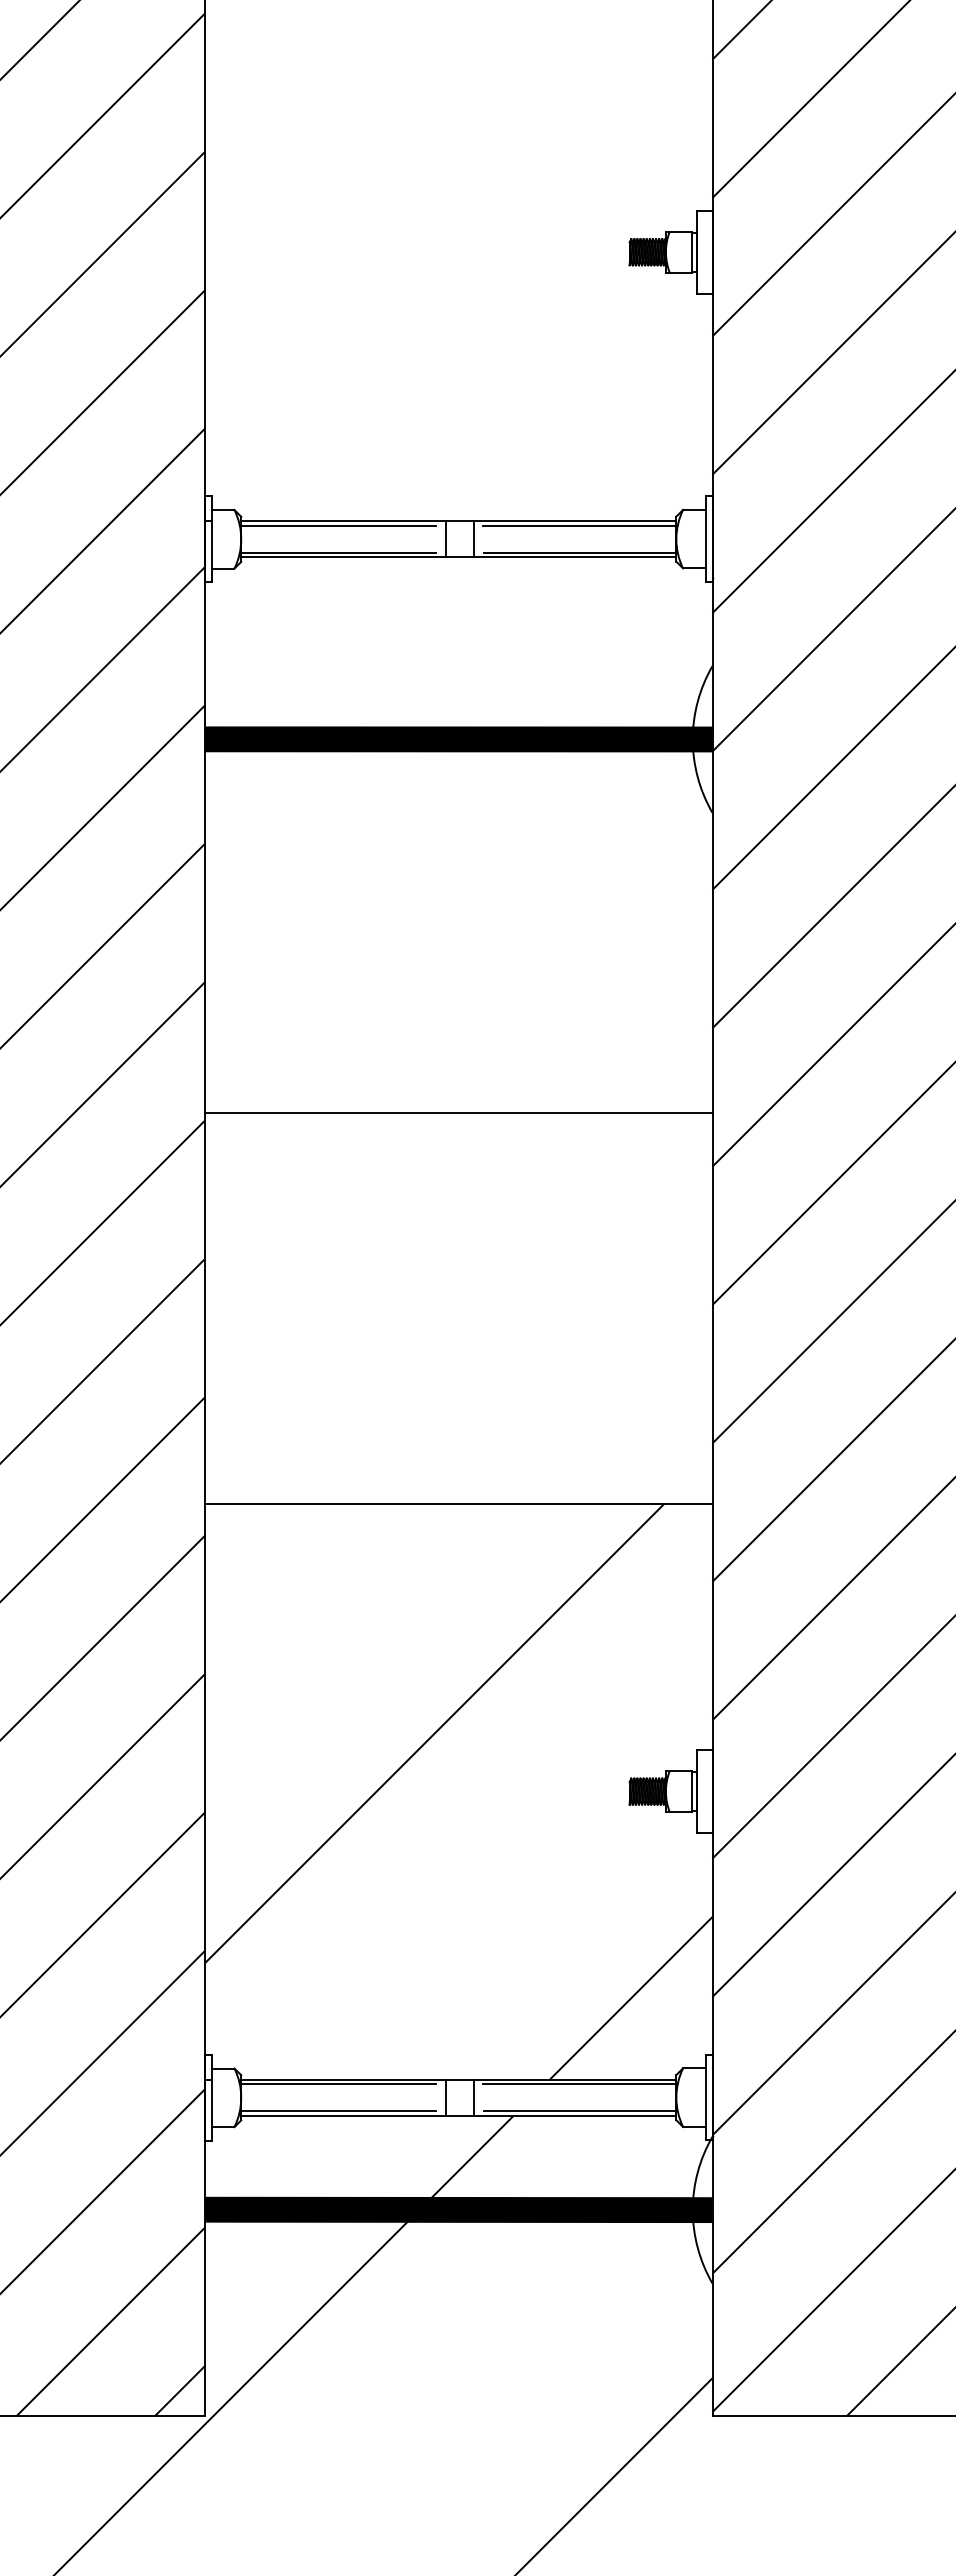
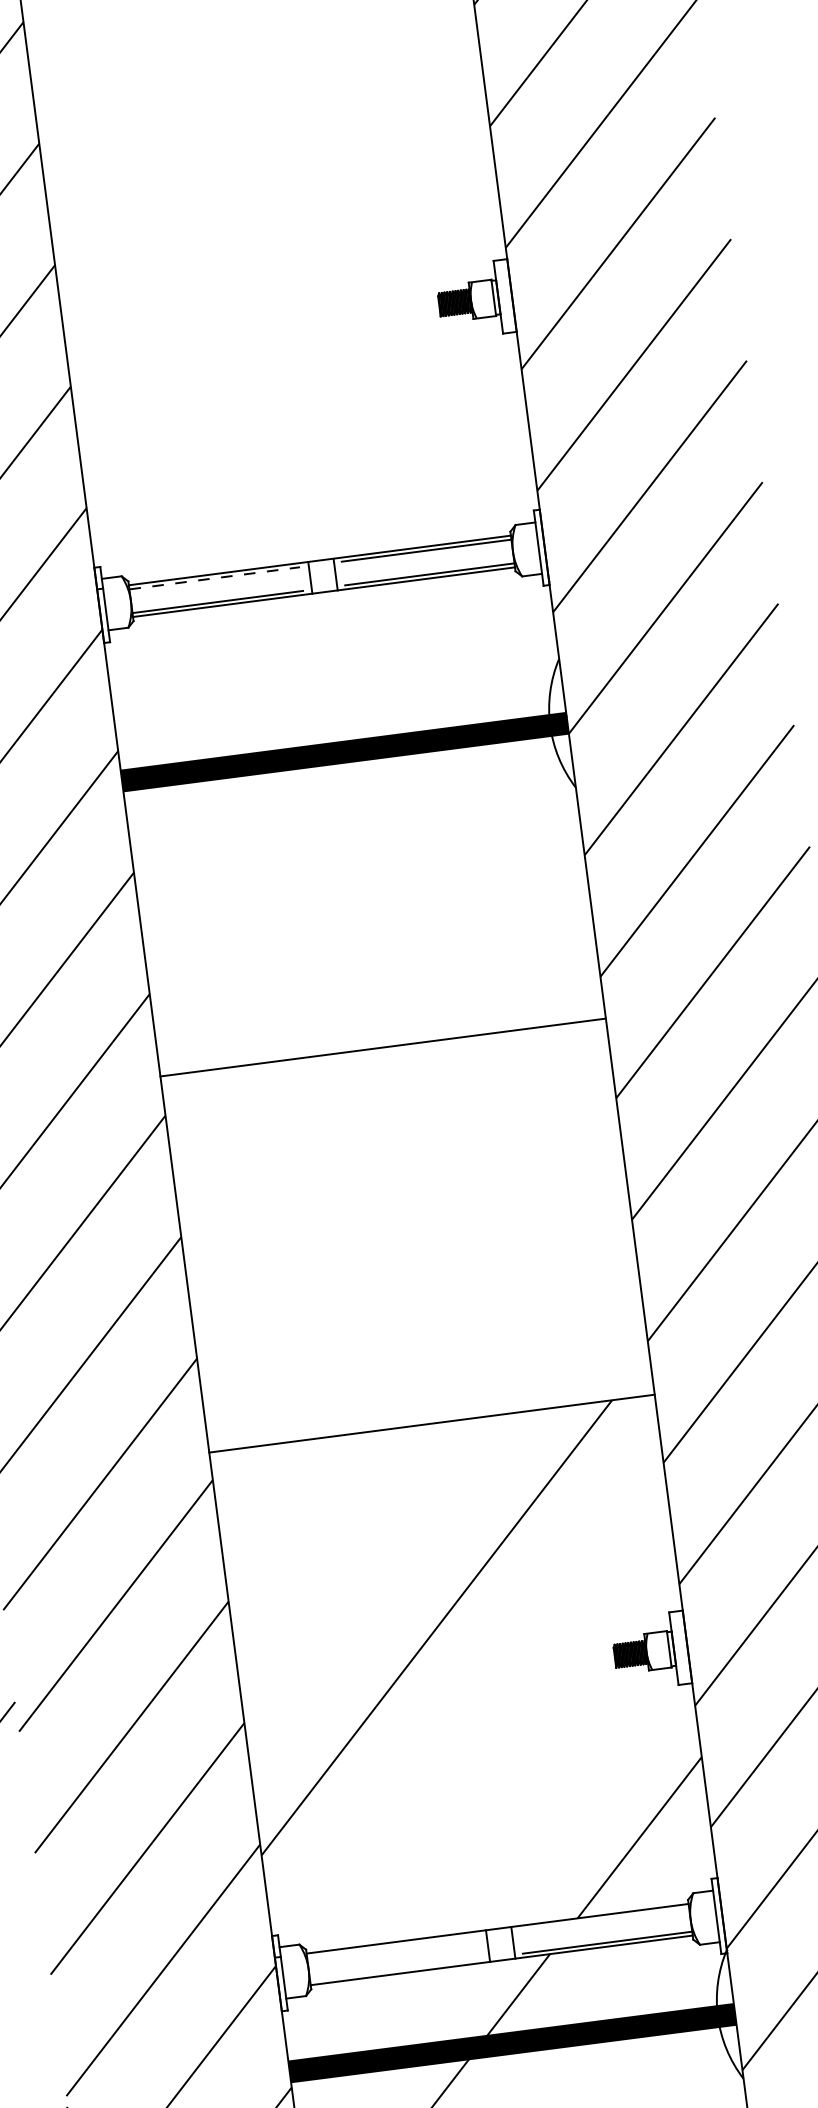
line: (338, 525) -> (214, 578), solid -> dashed
line: (458, 1112) -> (382, 1047), moved
line: (338, 2084) -> (392, 1946), removed
line: (579, 2084) -> (604, 1919), removed
line: (338, 2111) -> (395, 1970), removed

